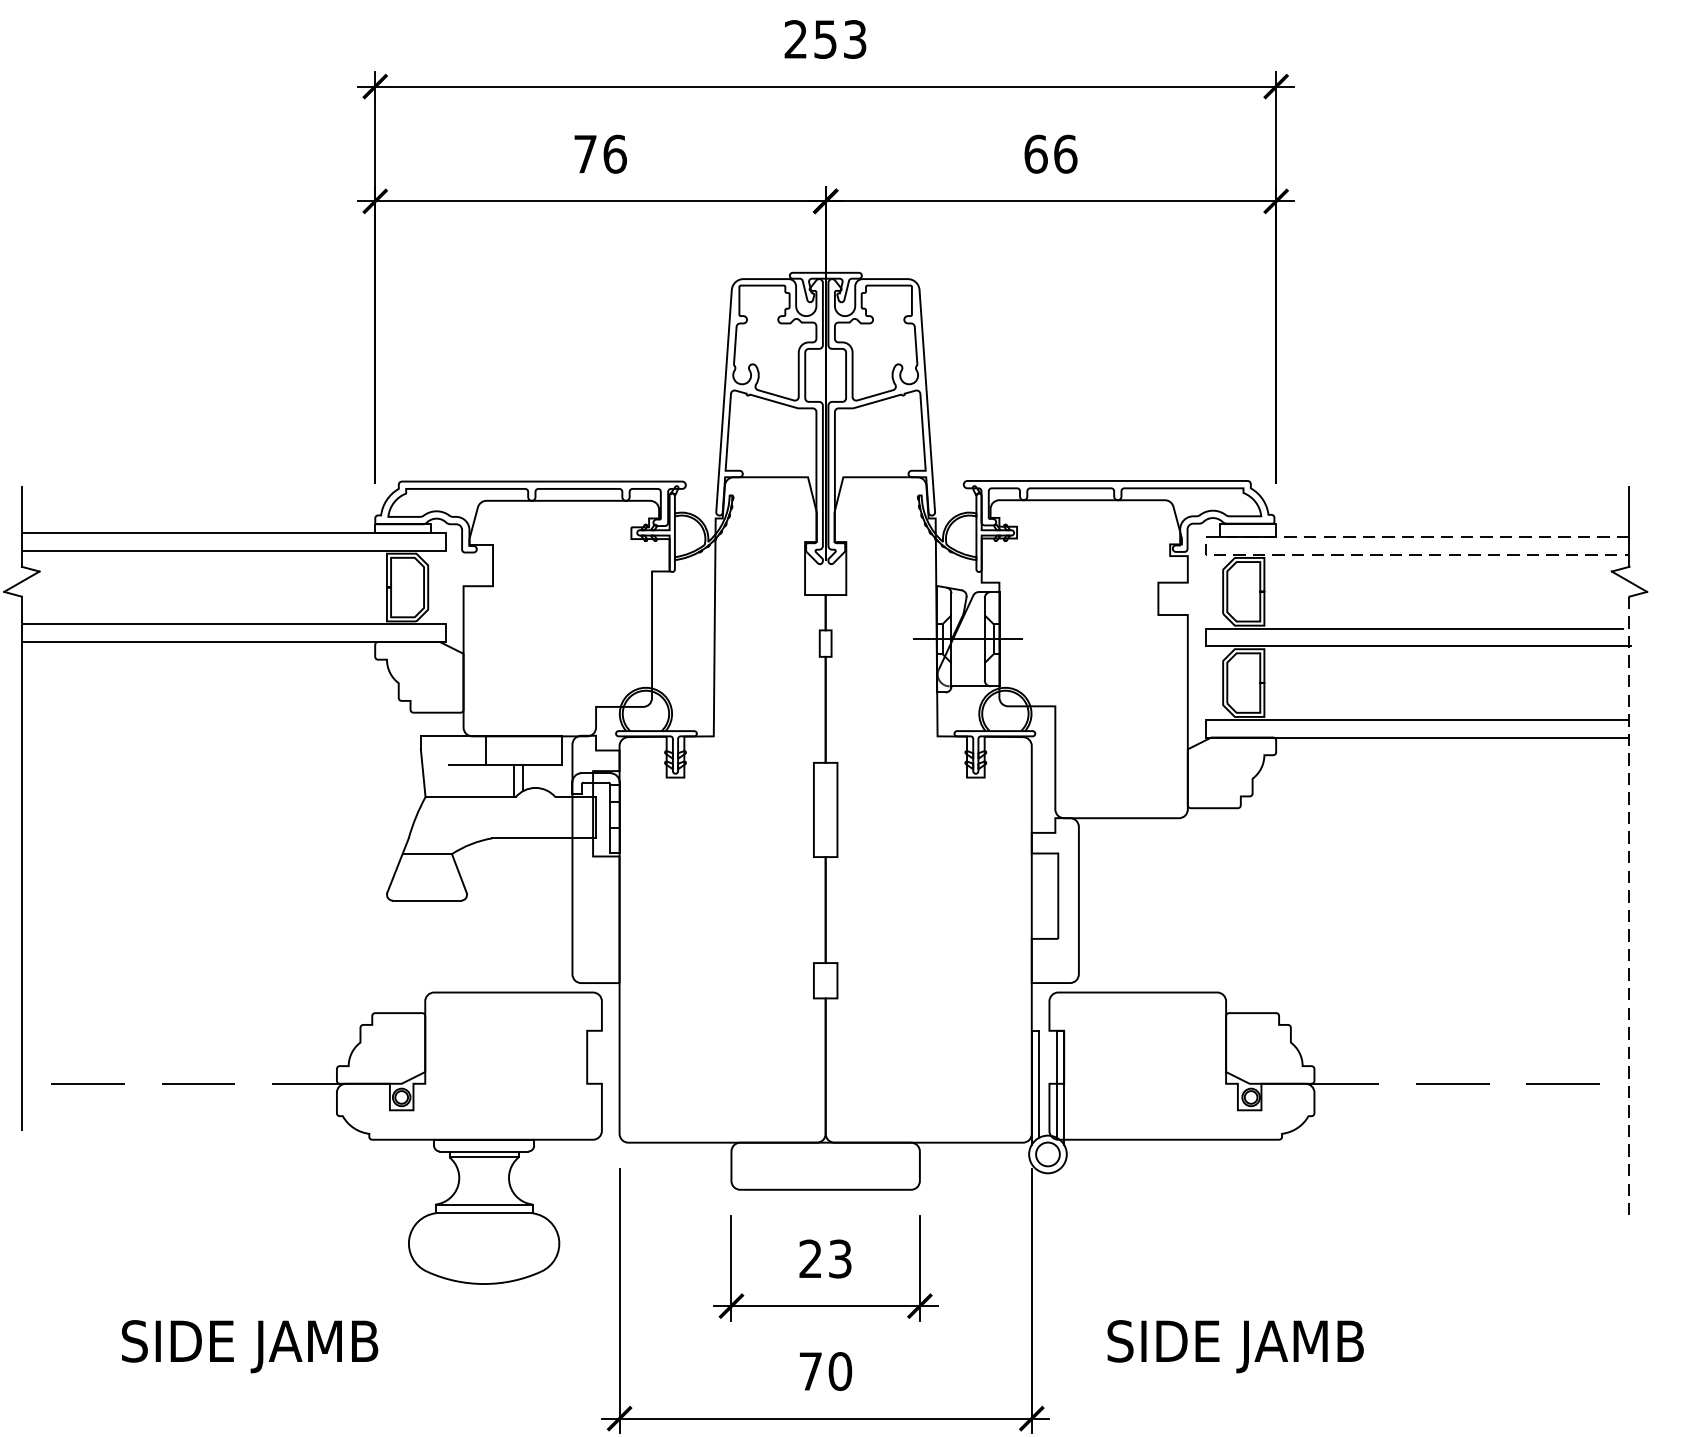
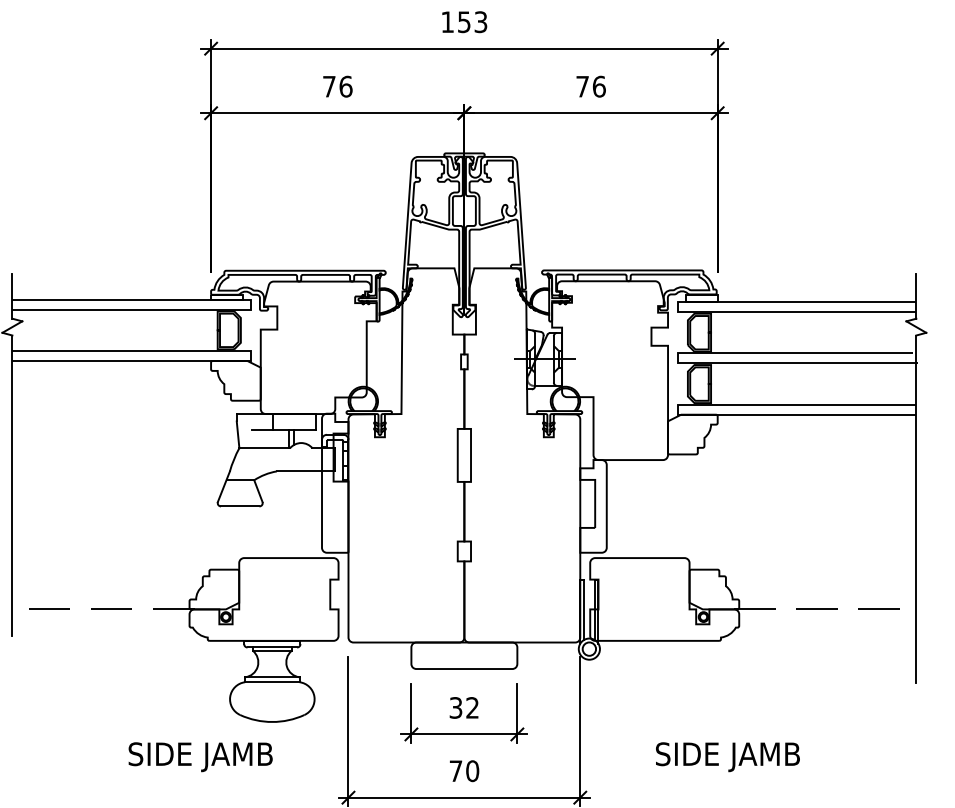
text: (795, 38) -> (447, 21), 253 -> 153
text: (1035, 153) -> (582, 86), 66 -> 76
line: (1204, 546) -> (677, 307), dashed -> solid
line: (1629, 906) -> (916, 509), dashed -> solid
text: (824, 1258) -> (463, 707), 23 -> 32
text: (249, 1347) -> (200, 757), moved
text: (1234, 1347) -> (727, 757), moved

